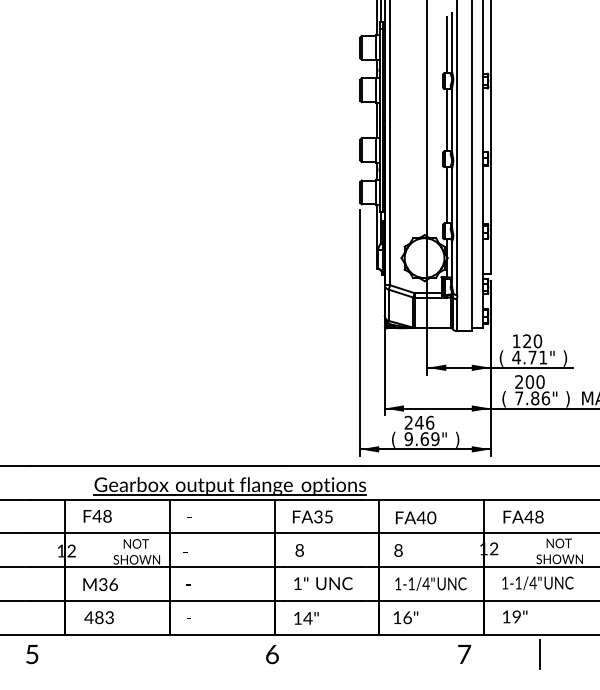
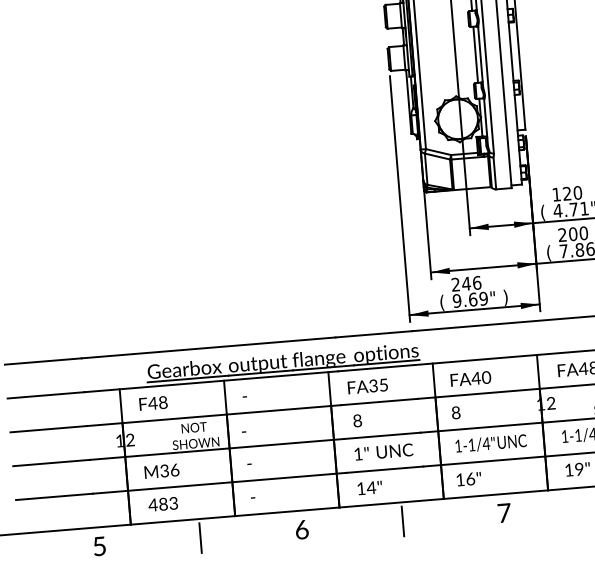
line: (133, 654) -> (200, 538), added
text: (272, 654) -> (302, 529), moved
line: (336, 654) -> (402, 521), added
text: (464, 654) -> (504, 513), moved

